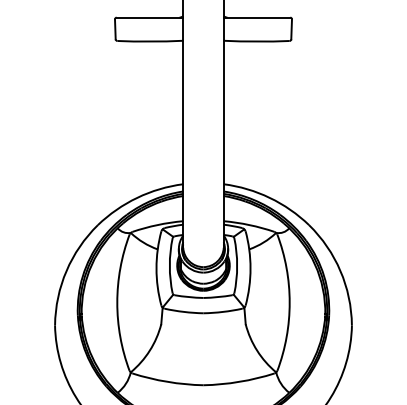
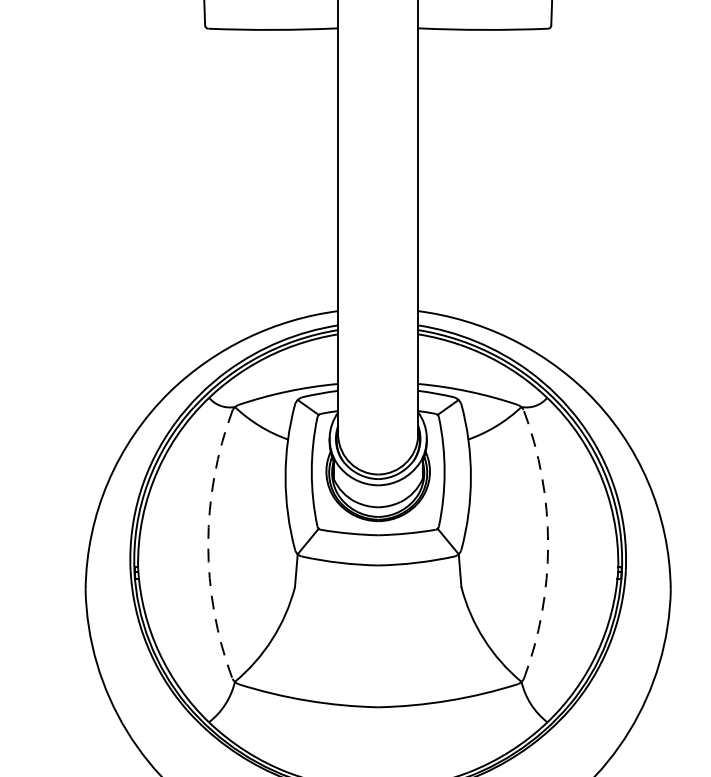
arc: (117, 302) -> (208, 544), solid -> dashed
arc: (289, 302) -> (547, 544), solid -> dashed

